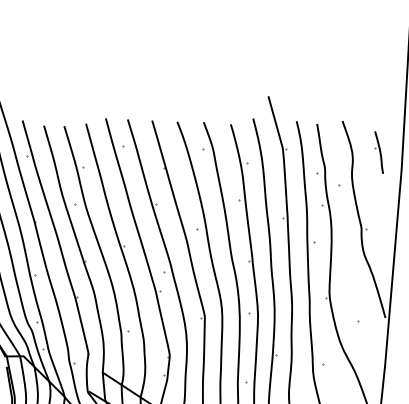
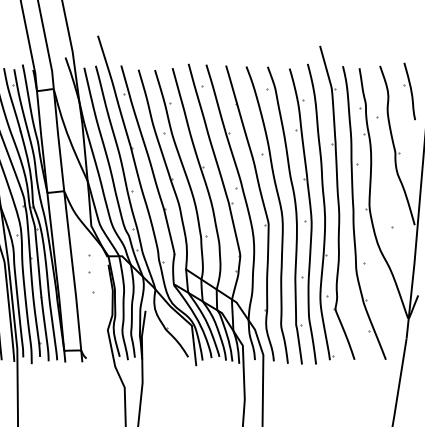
part: (378, 152) -> (409, 91), size x1.67

